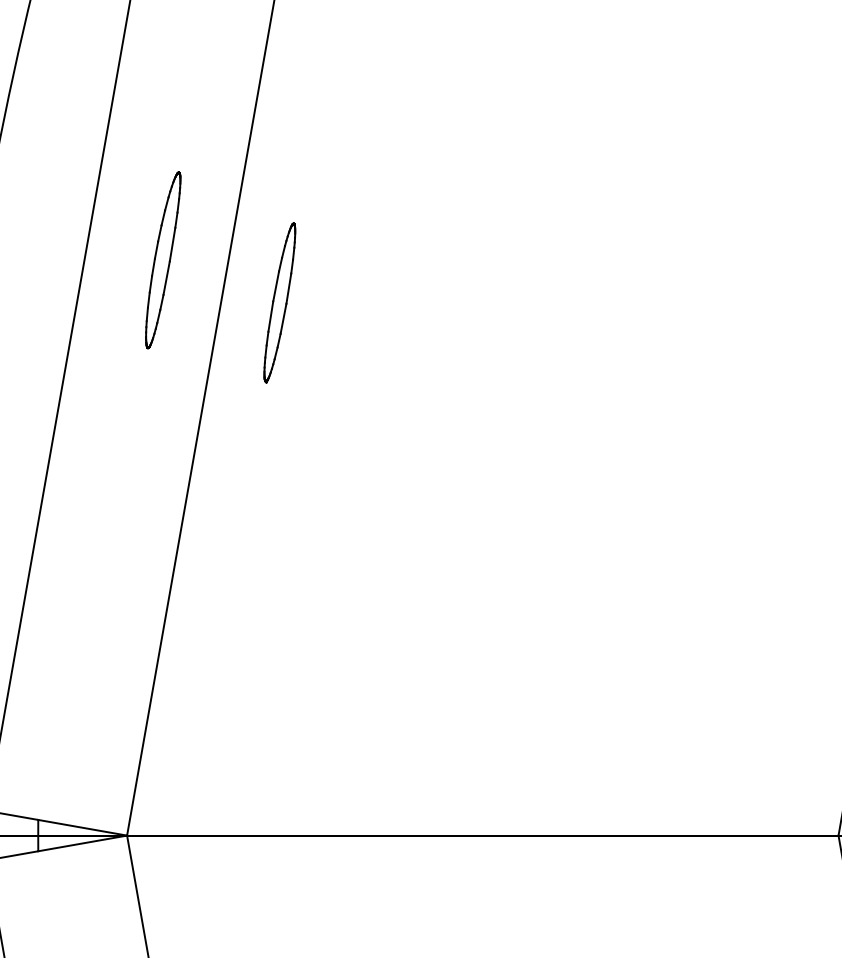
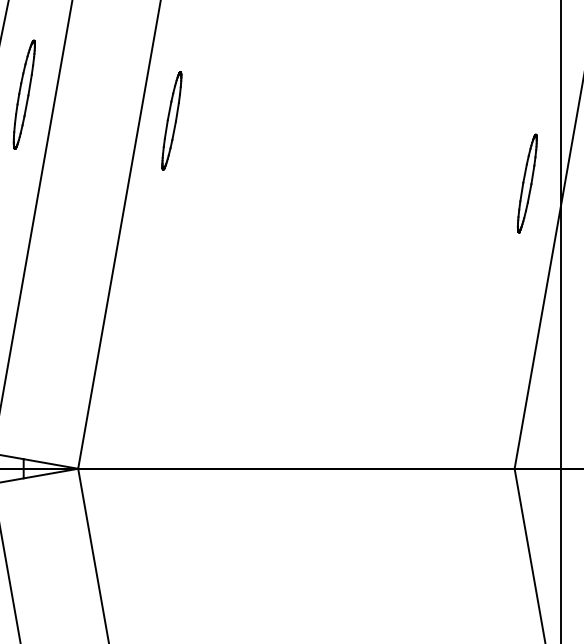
part: (161, 259) -> (23, 94), moved
part: (279, 302) -> (171, 120), moved

